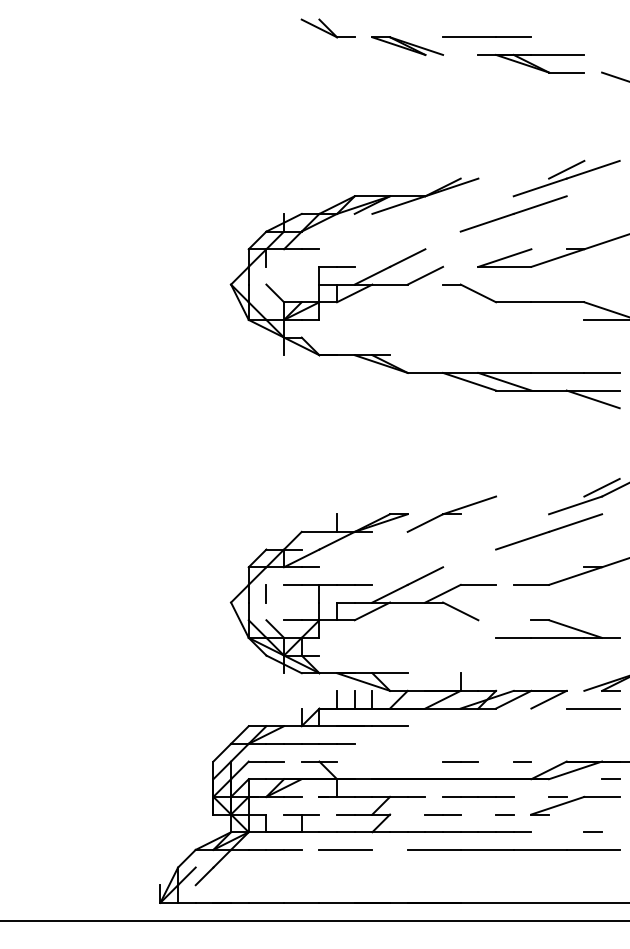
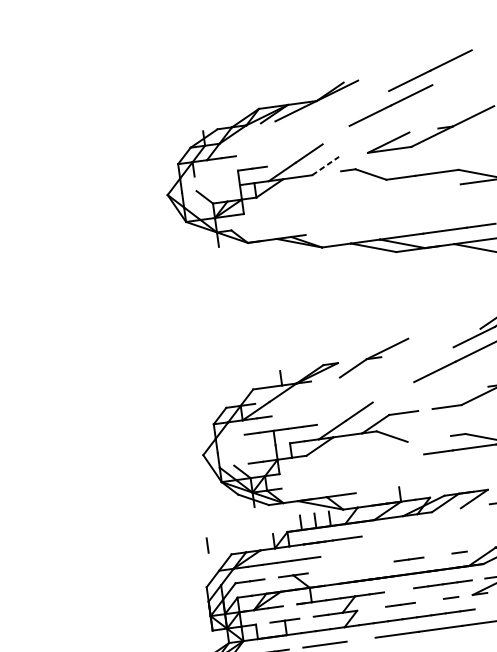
line: (566, 169) -> (429, 63), removed
line: (425, 275) -> (325, 165), solid -> dashed
line: (265, 593) -> (206, 545), moved
line: (478, 796) -> (443, 583), moved

